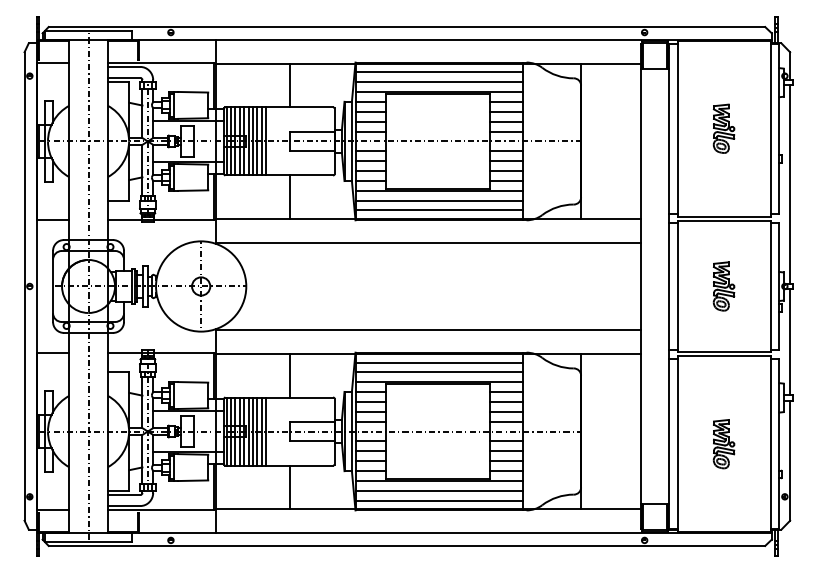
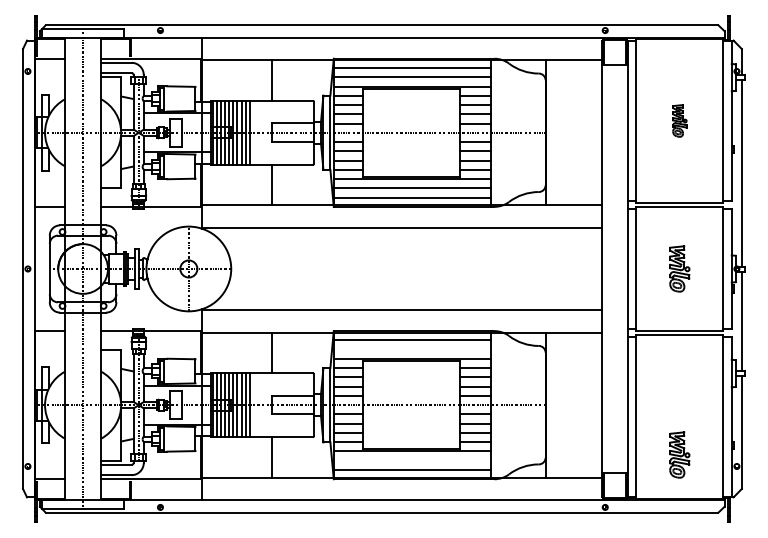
part: (723, 128) -> (679, 120), size x0.7
line: (438, 372) -> (411, 349), removed
part: (723, 443) -> (679, 454), moved
line: (438, 490) -> (411, 460), removed

